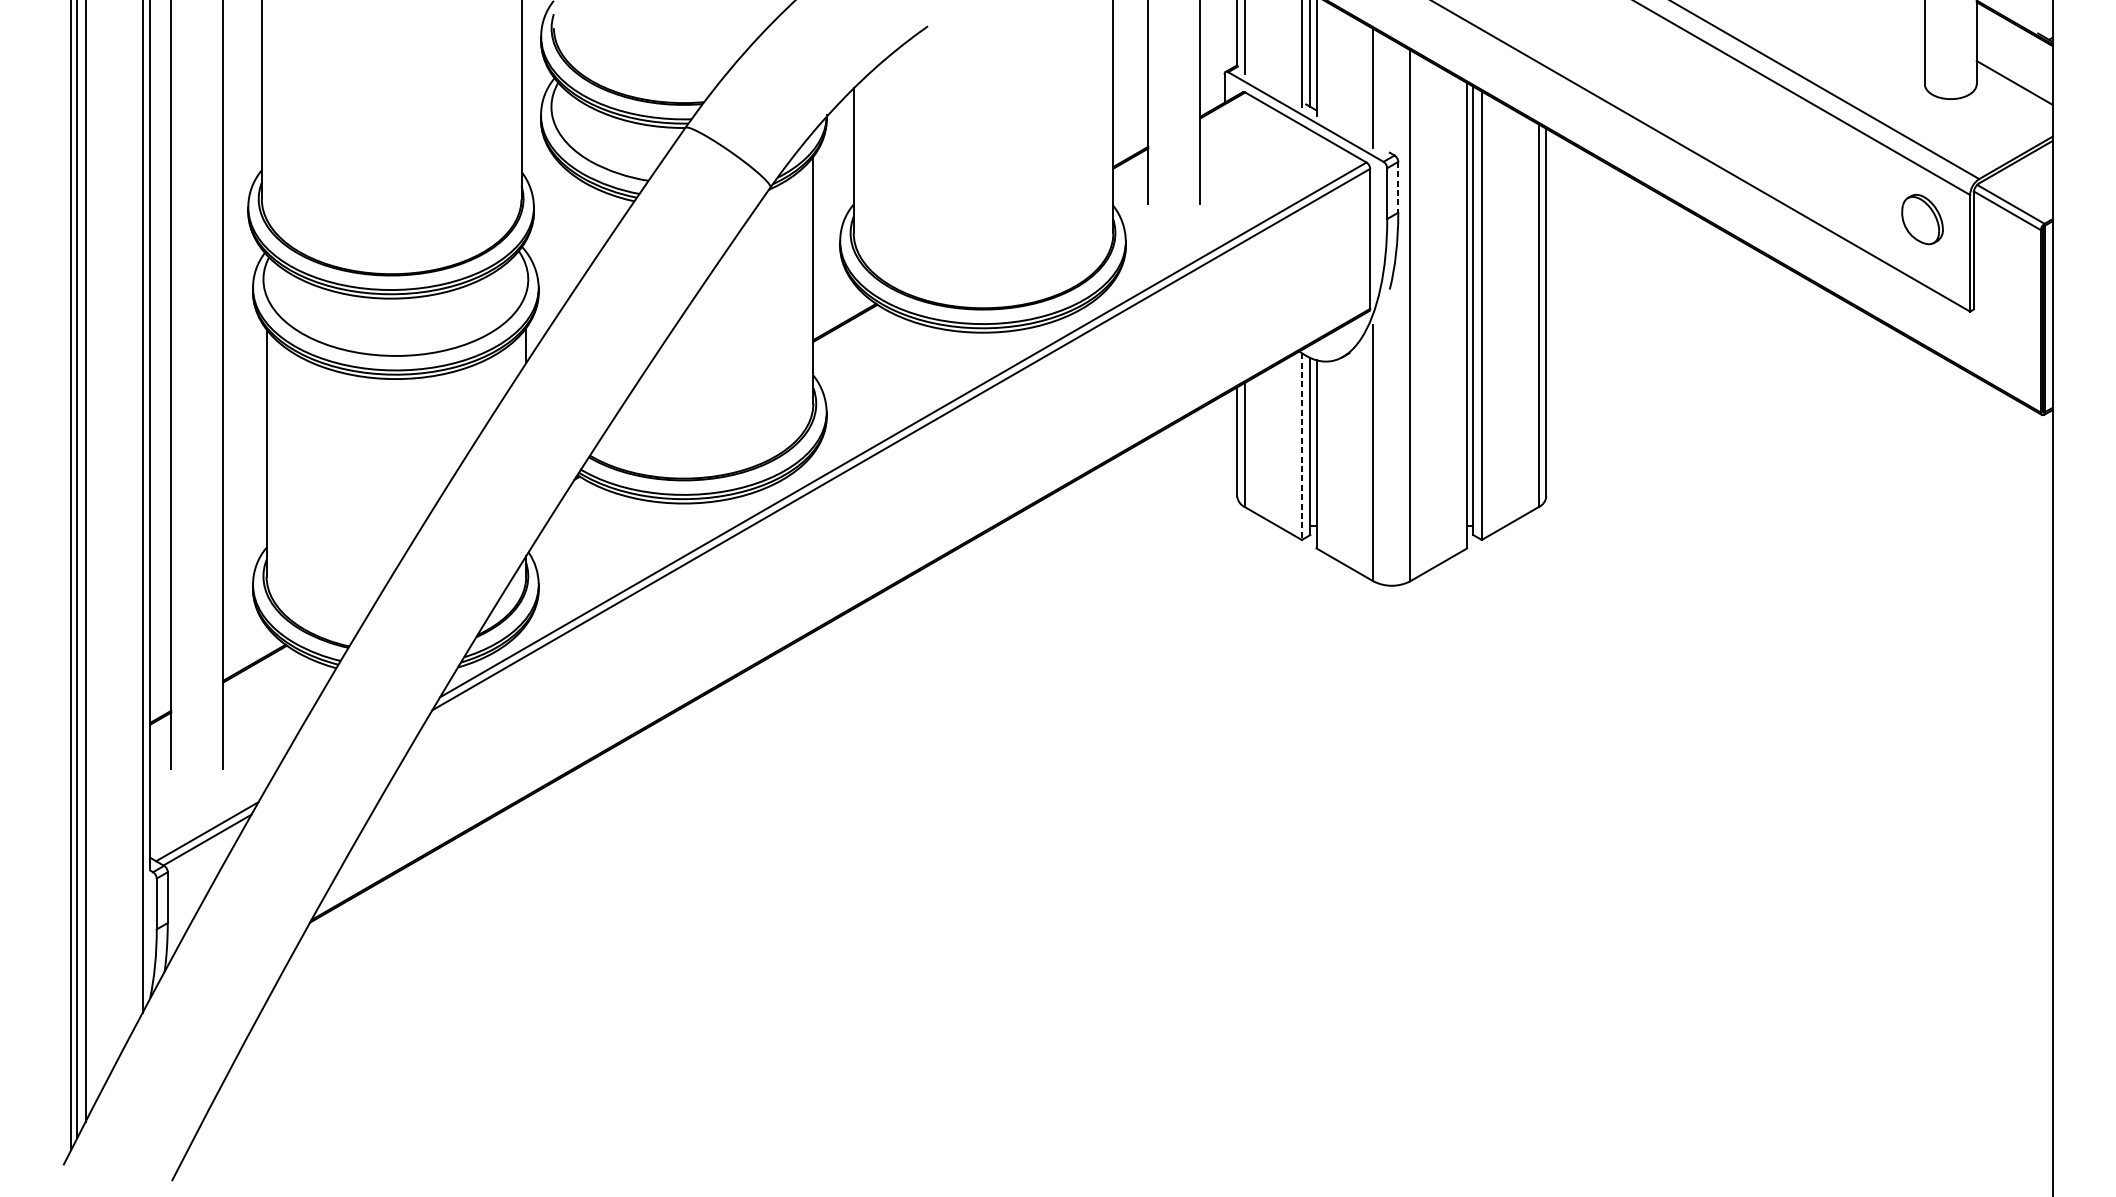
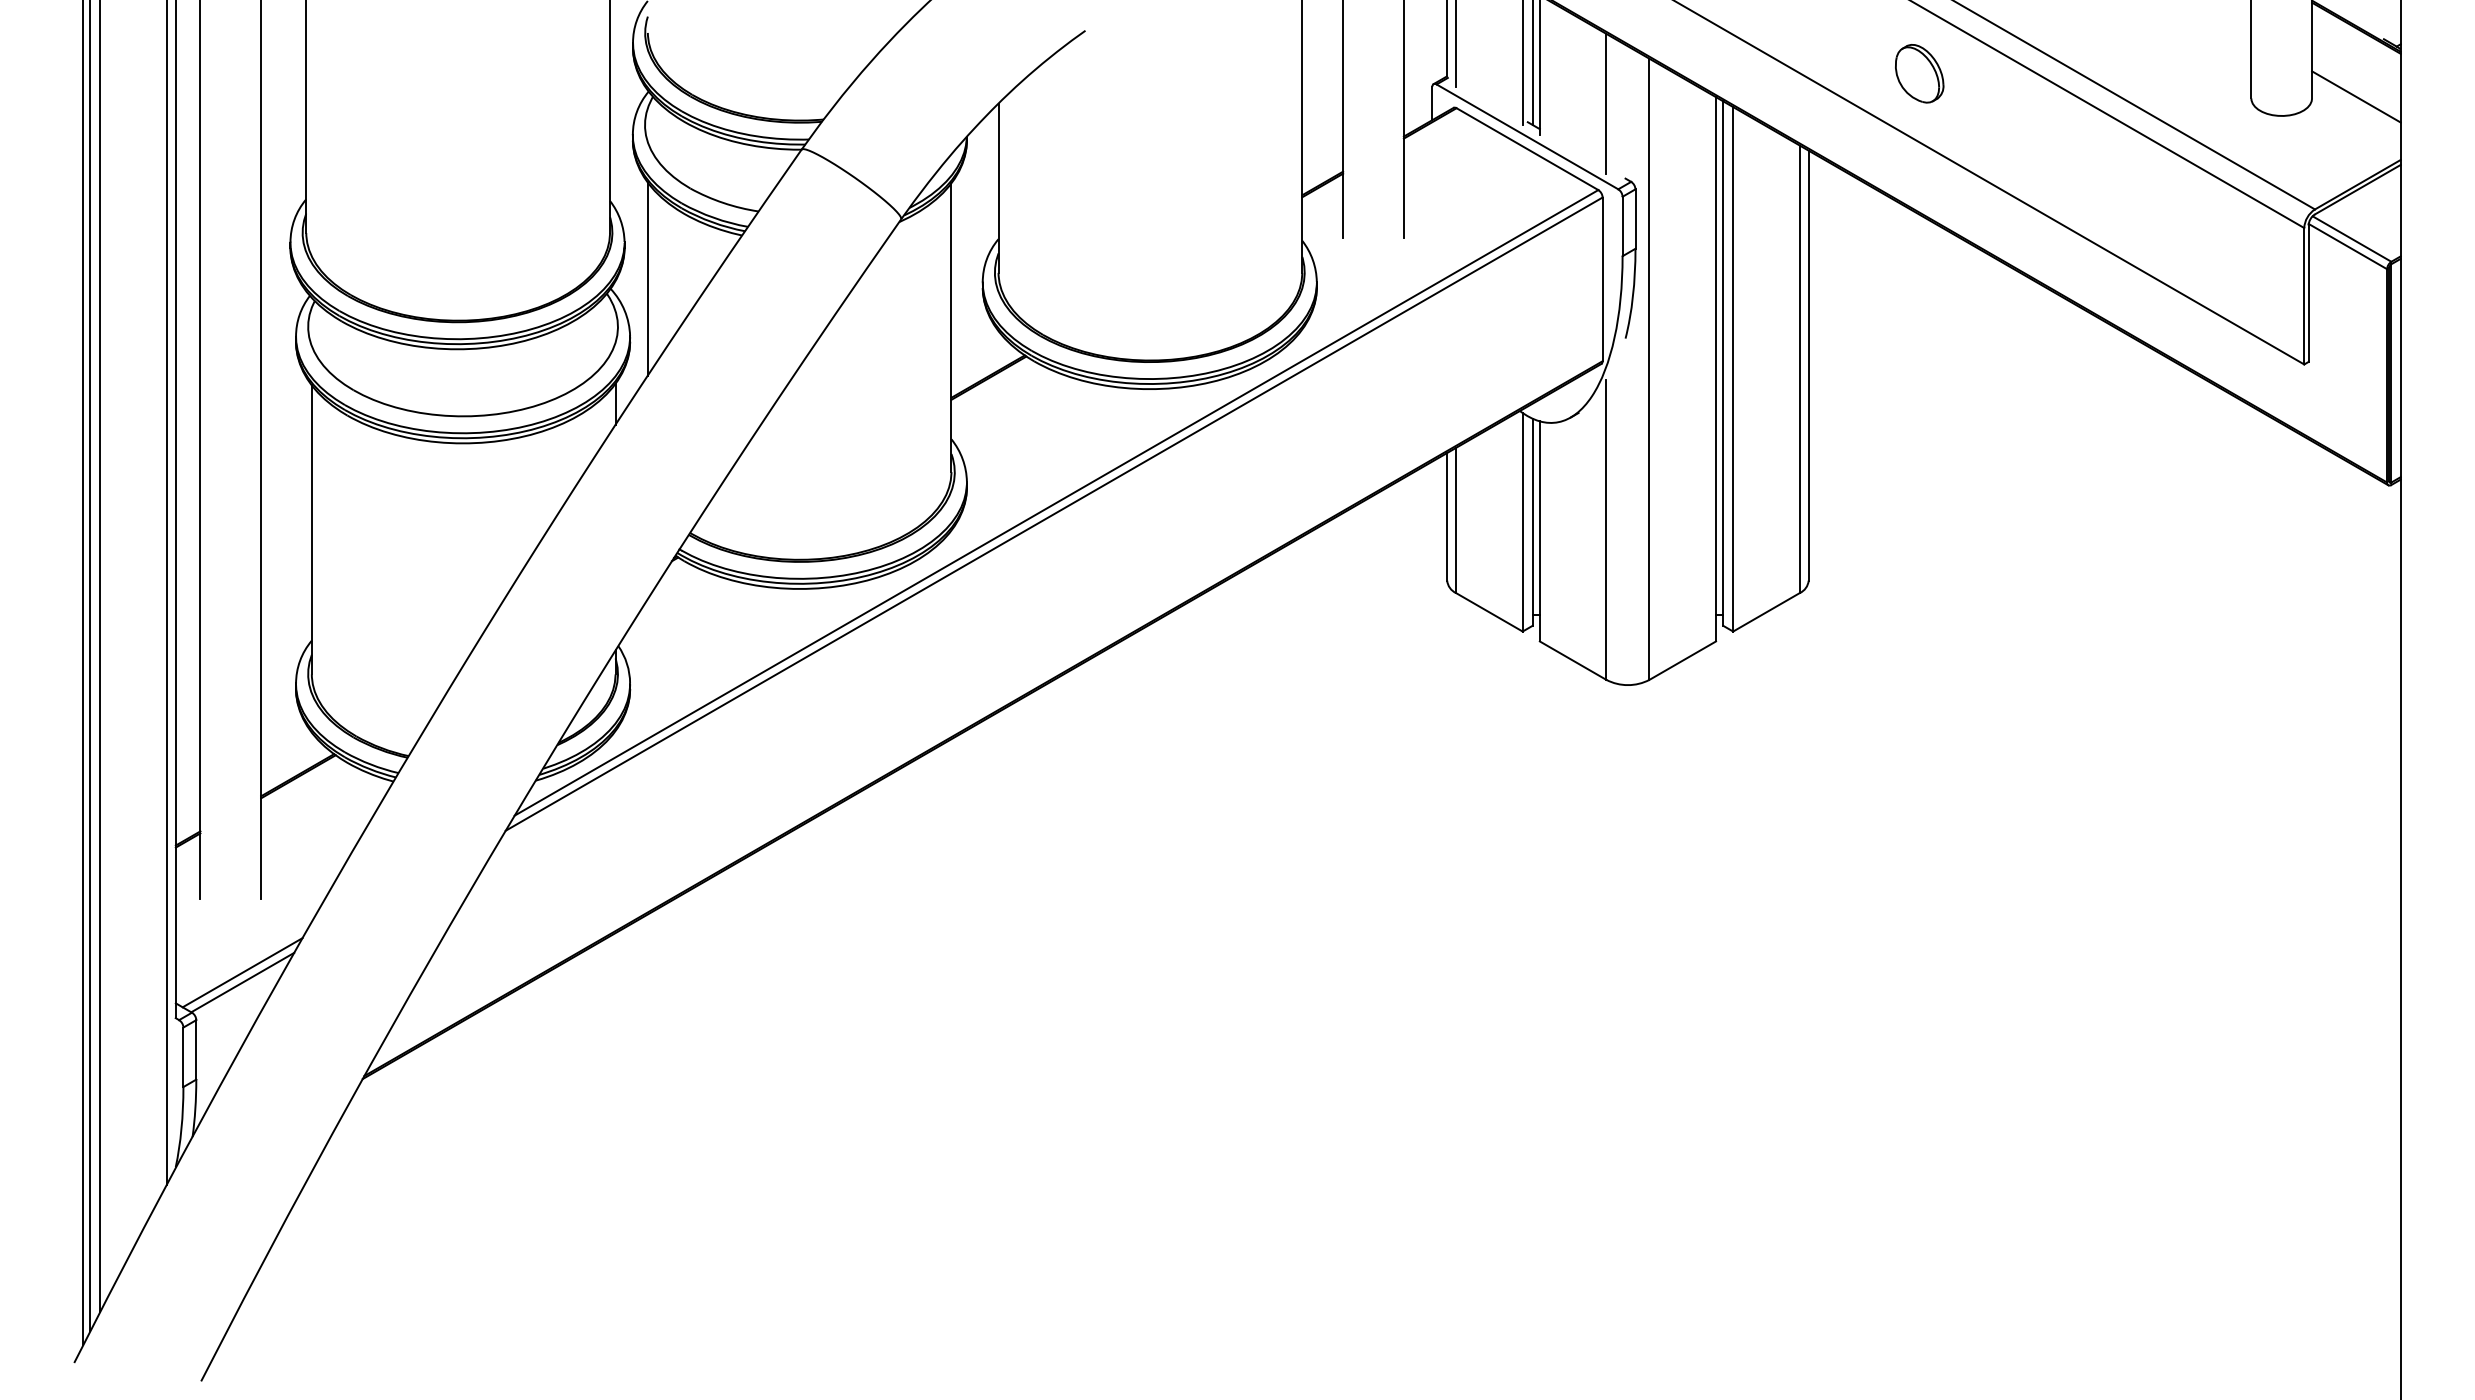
line: (1398, 187) -> (1635, 219), dashed -> solid
part: (1922, 219) -> (1919, 73), moved
line: (553, 238) -> (647, 278), added
line: (1301, 446) -> (1522, 522), dashed -> solid

